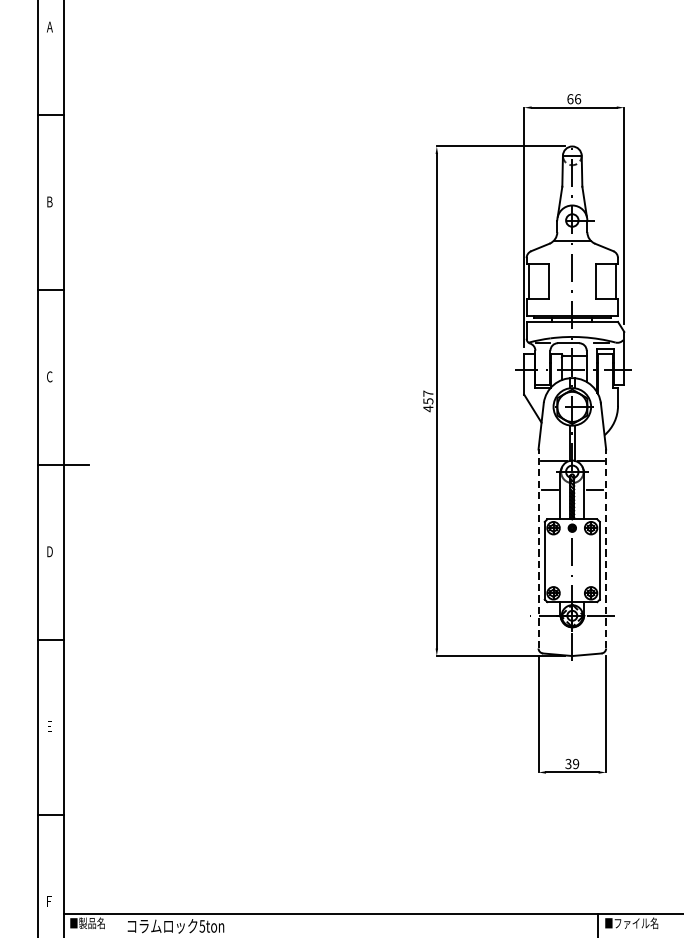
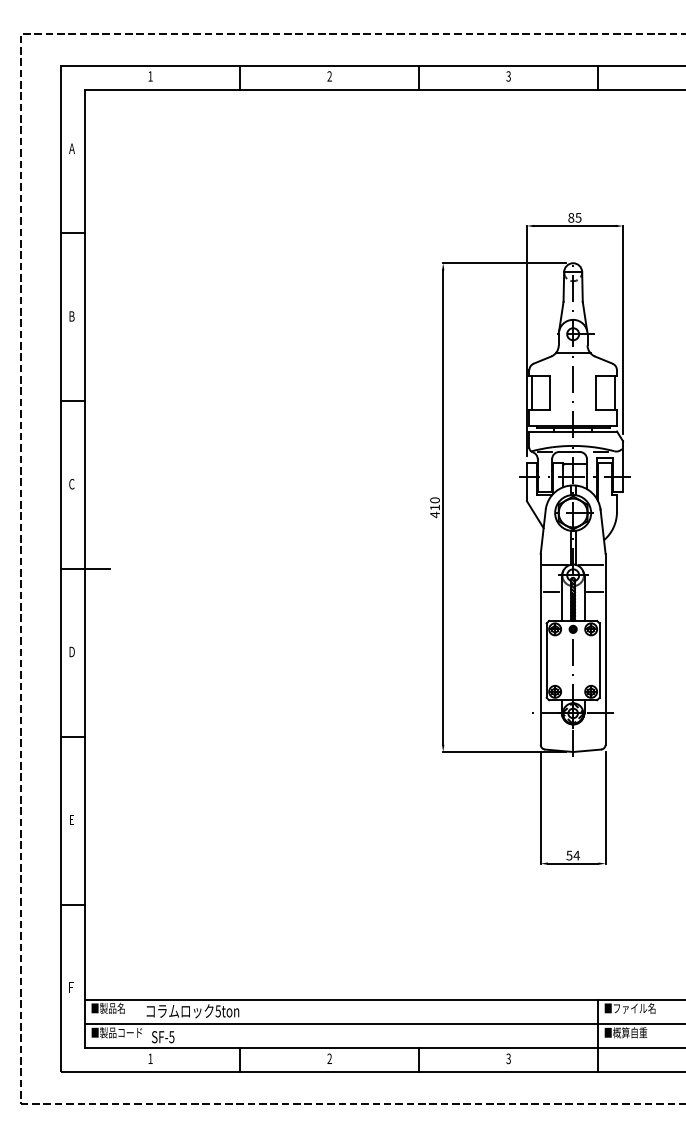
text: (573, 98) -> (574, 217), 66 -> 85
text: (427, 396) -> (434, 503), 457 -> 410
line: (538, 548) -> (540, 648), dashed -> solid
line: (606, 548) -> (605, 648), dashed -> solid
text: (571, 763) -> (572, 855), 39 -> 54

